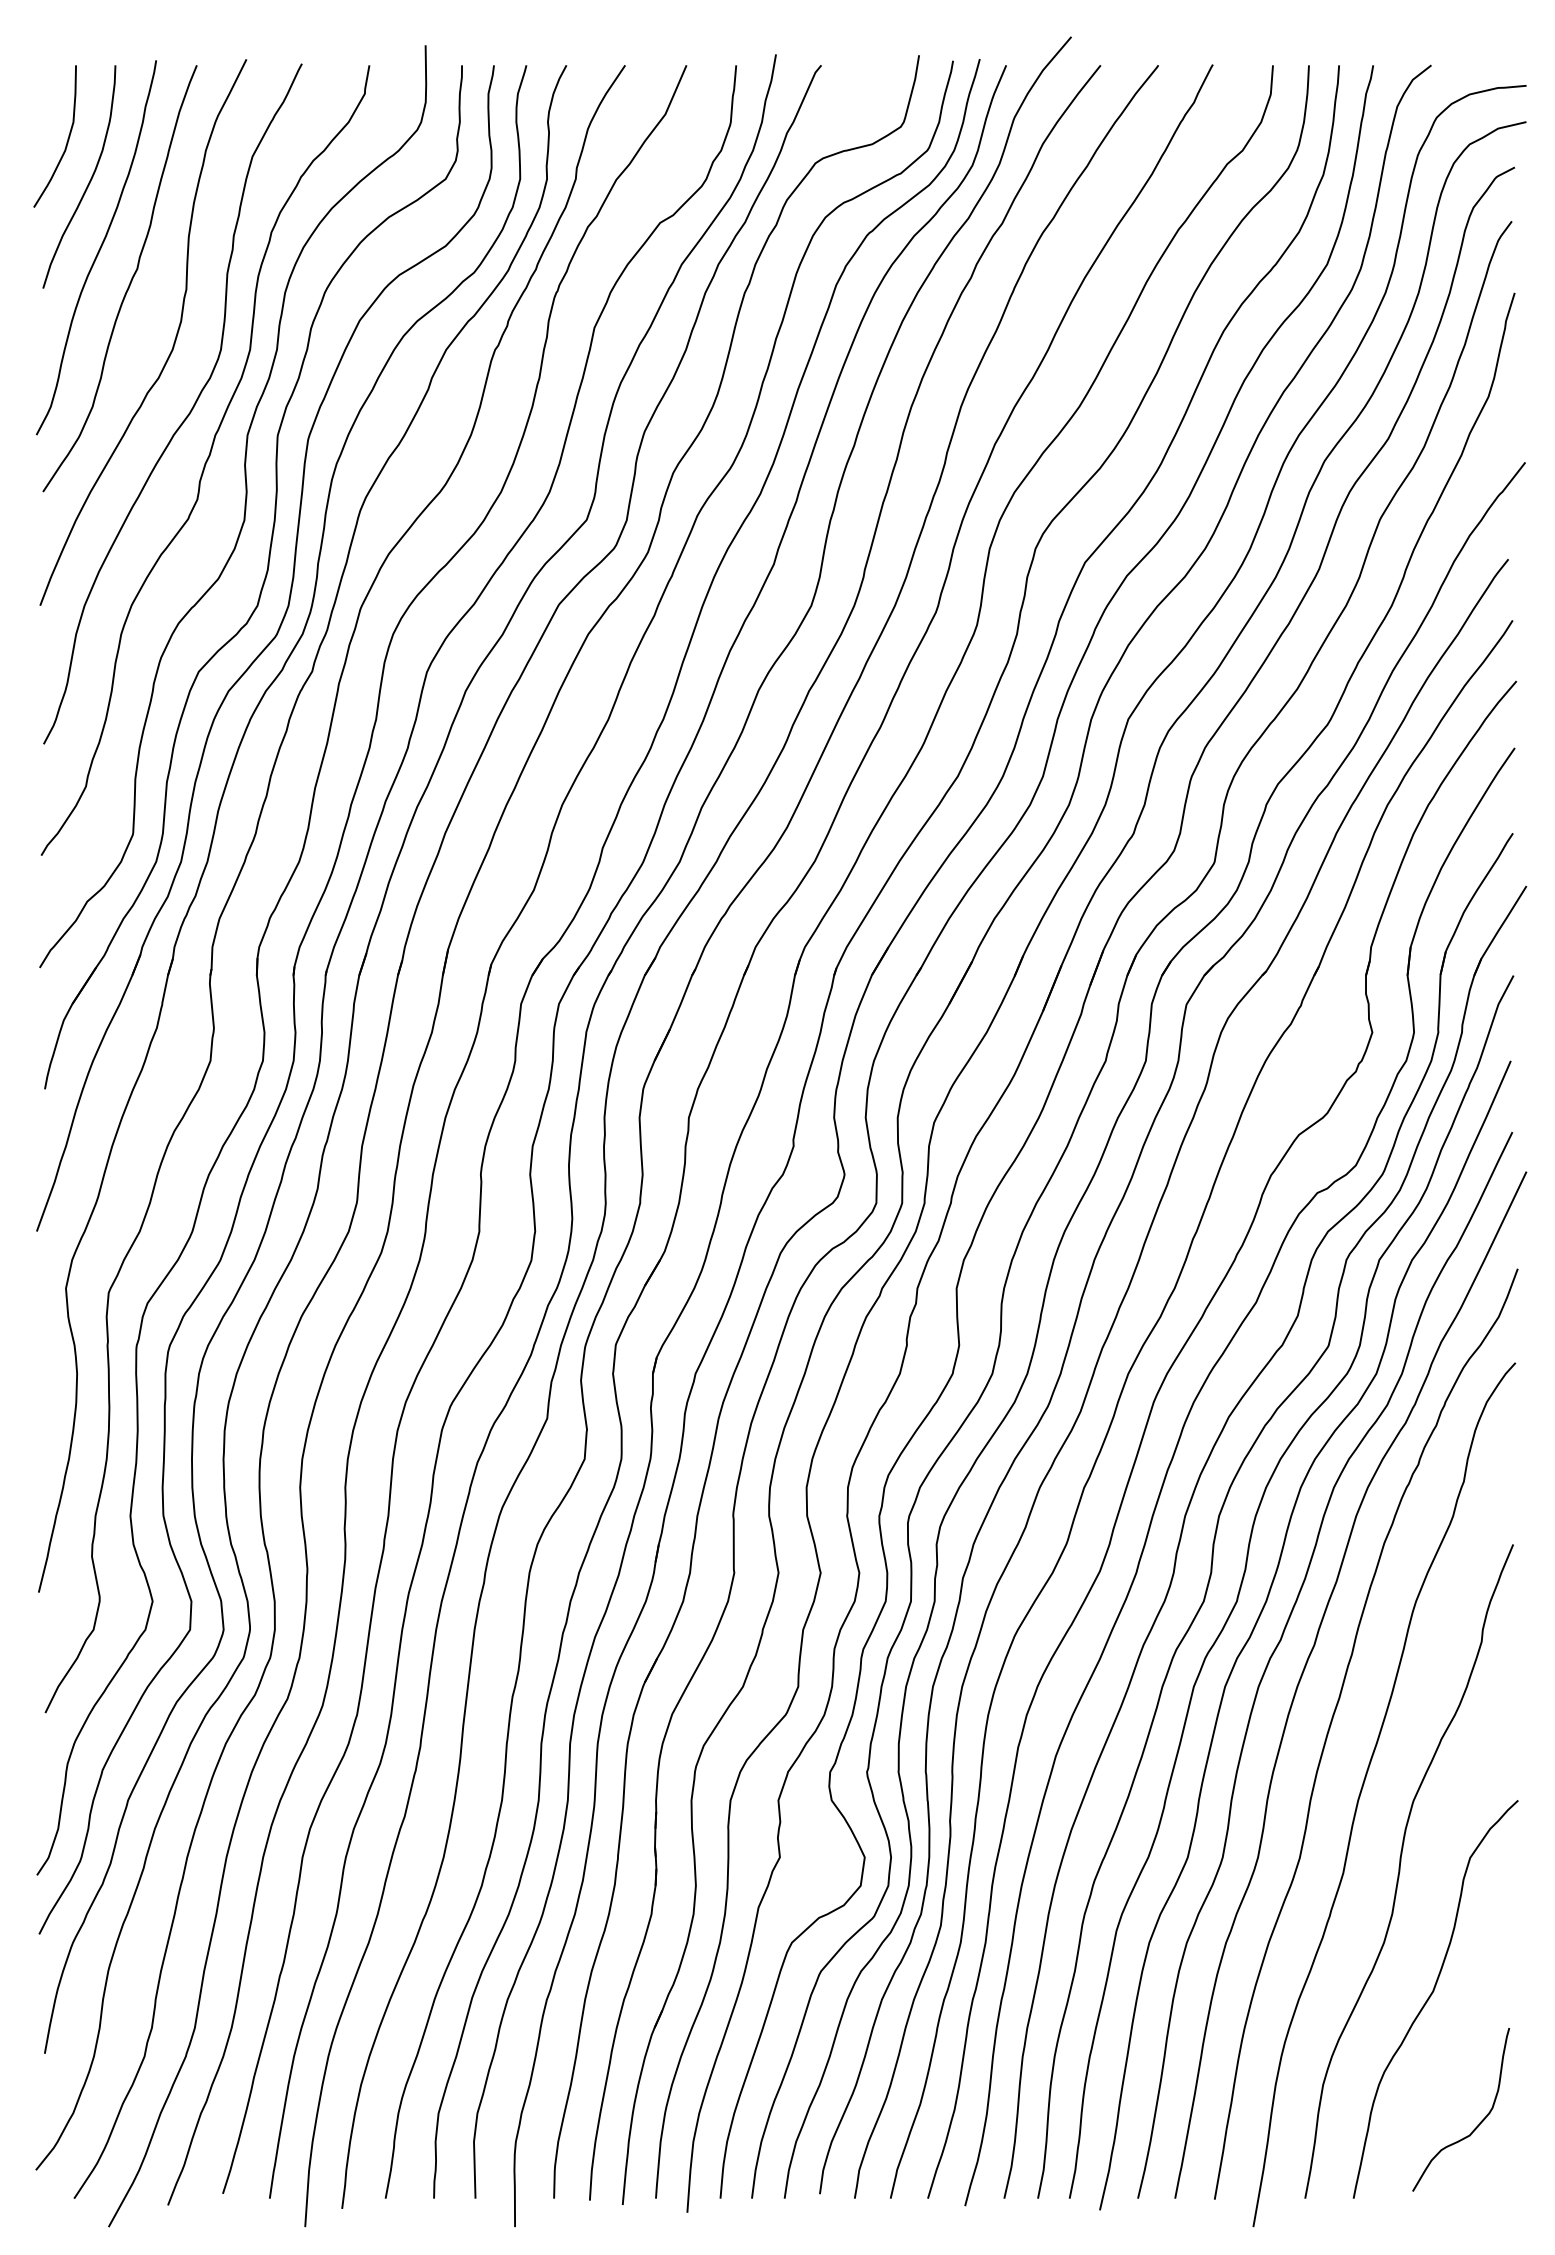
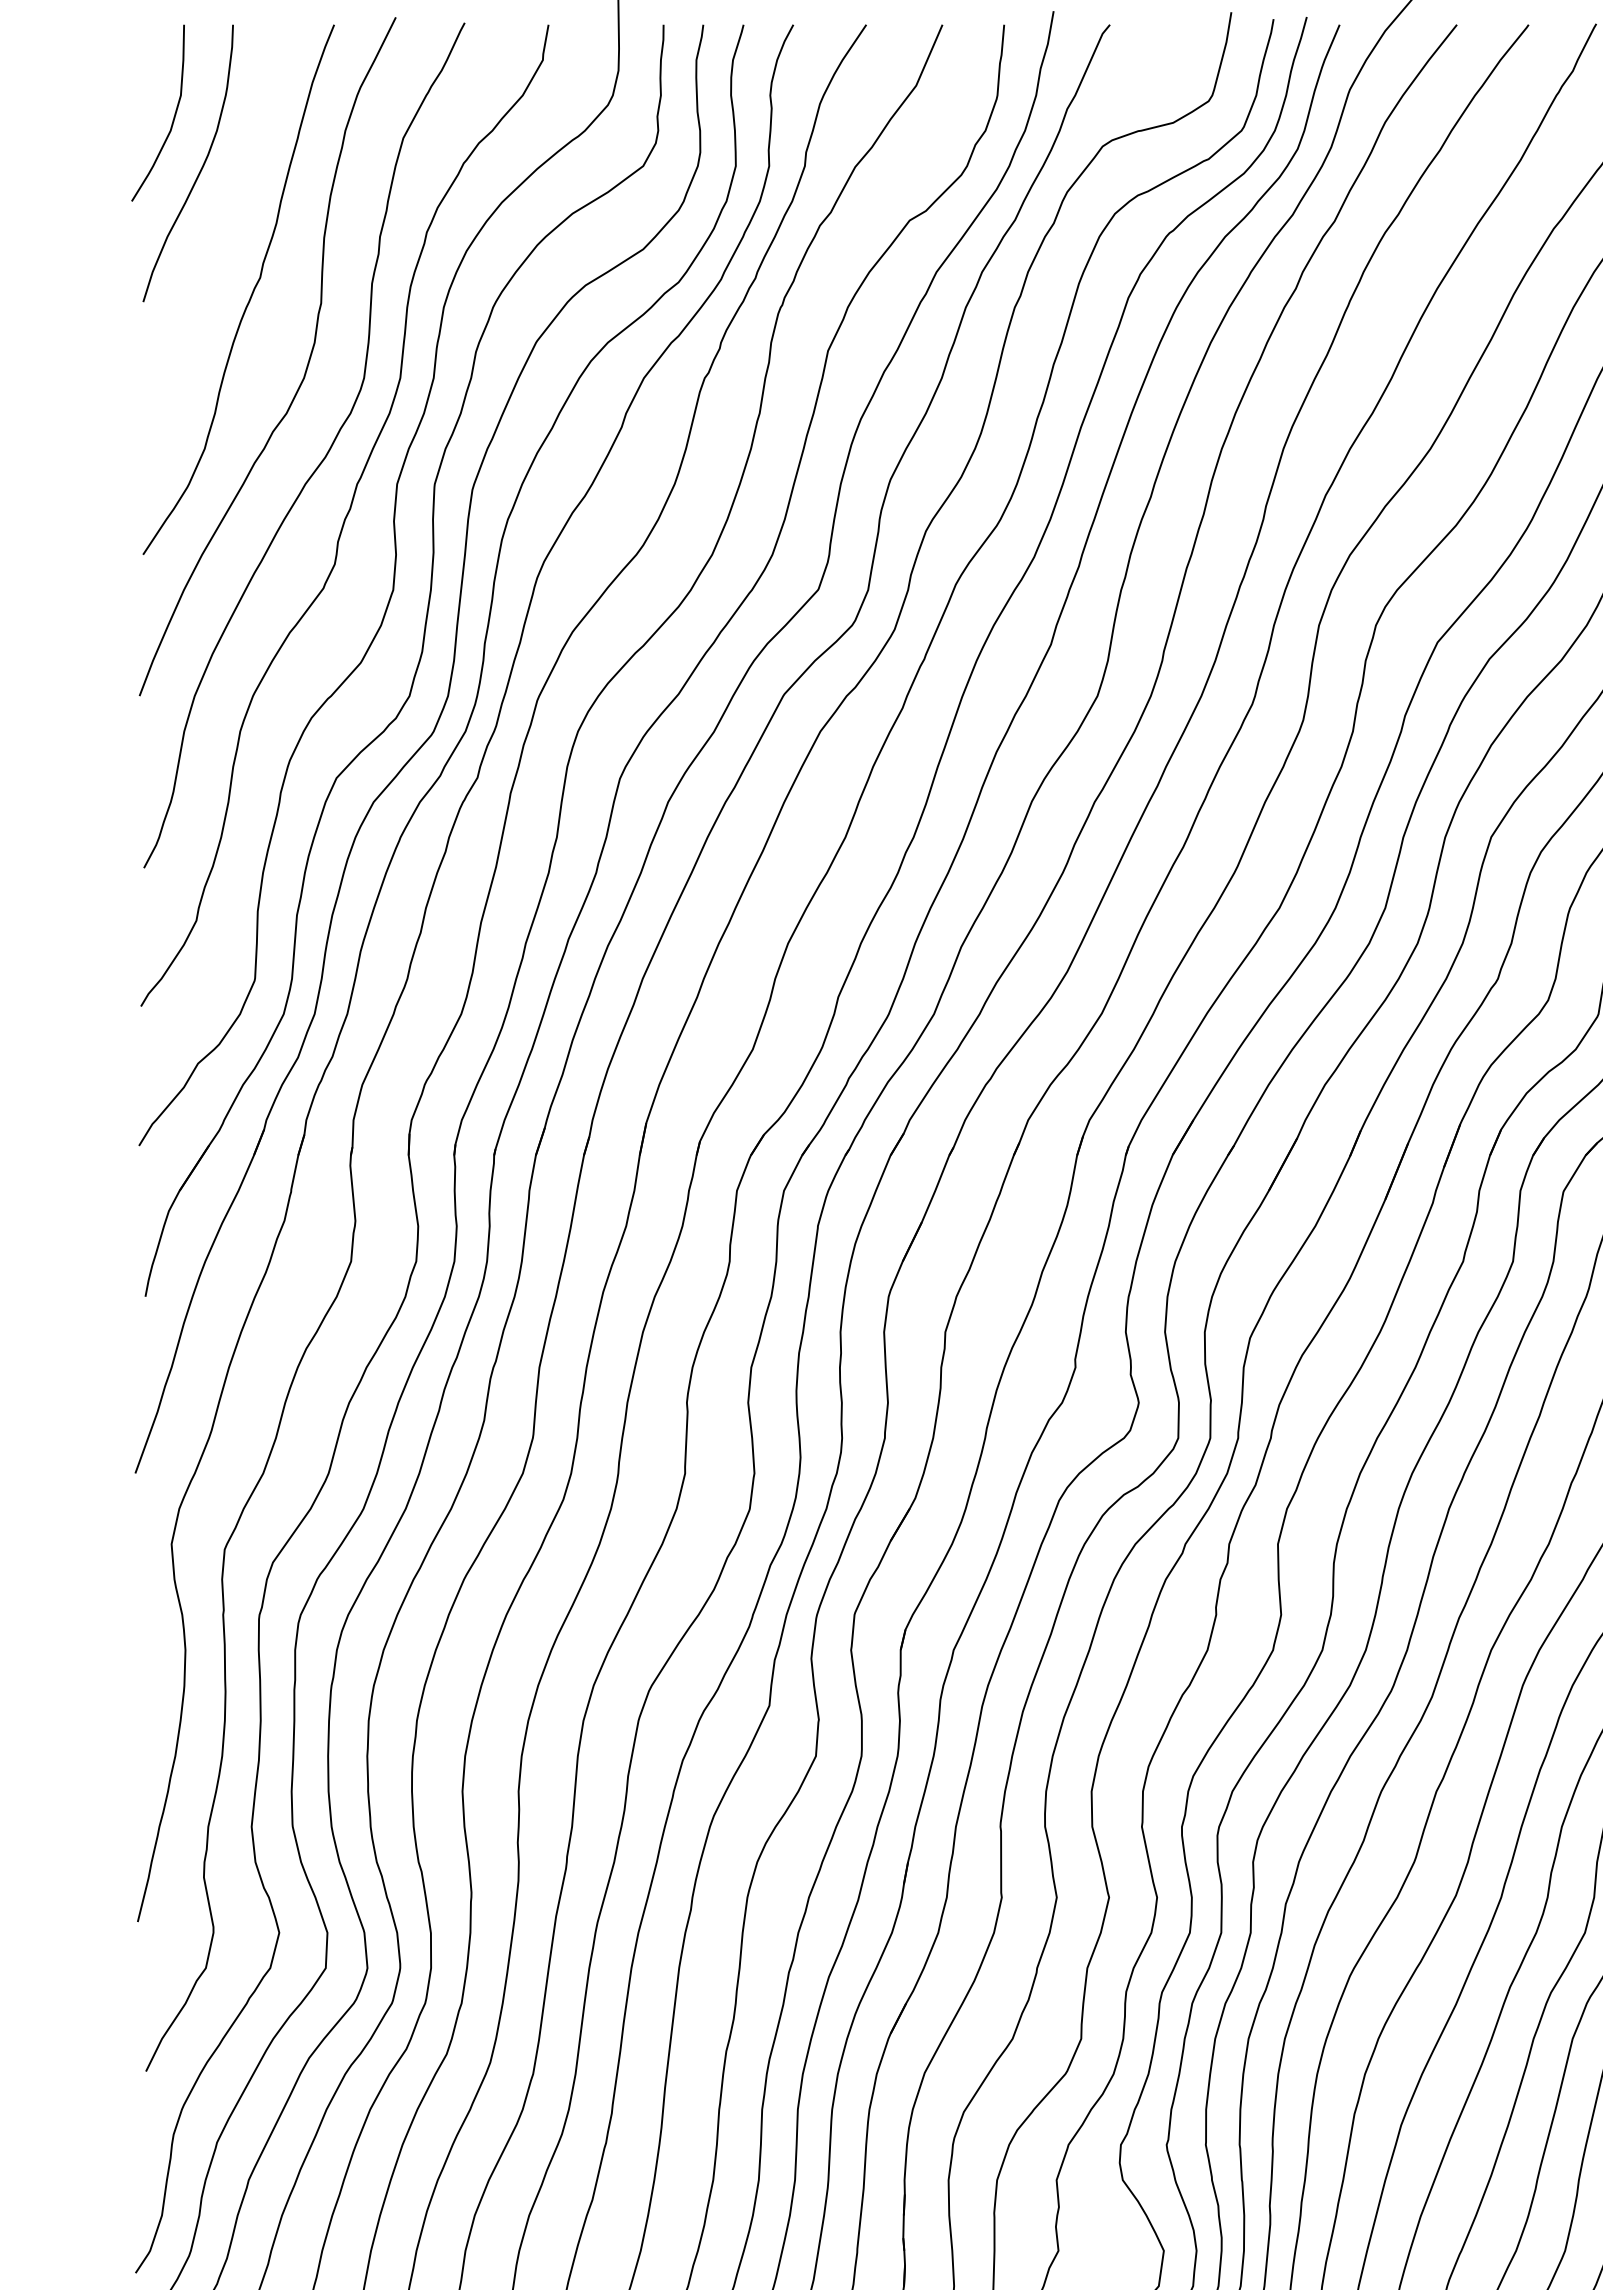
curve: (98, 249) -> (212, 253), removed

